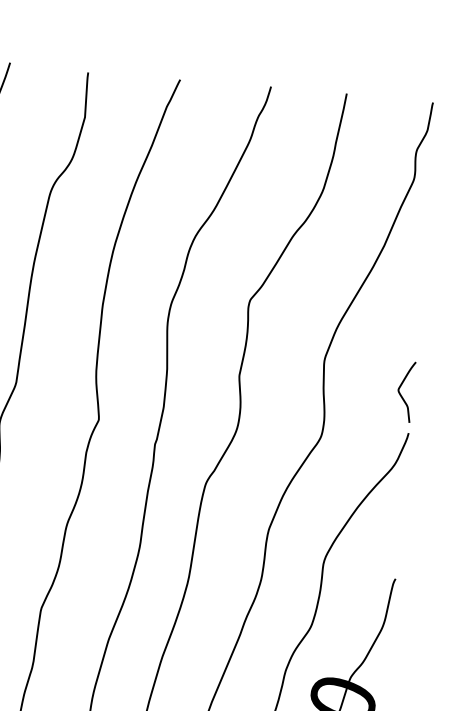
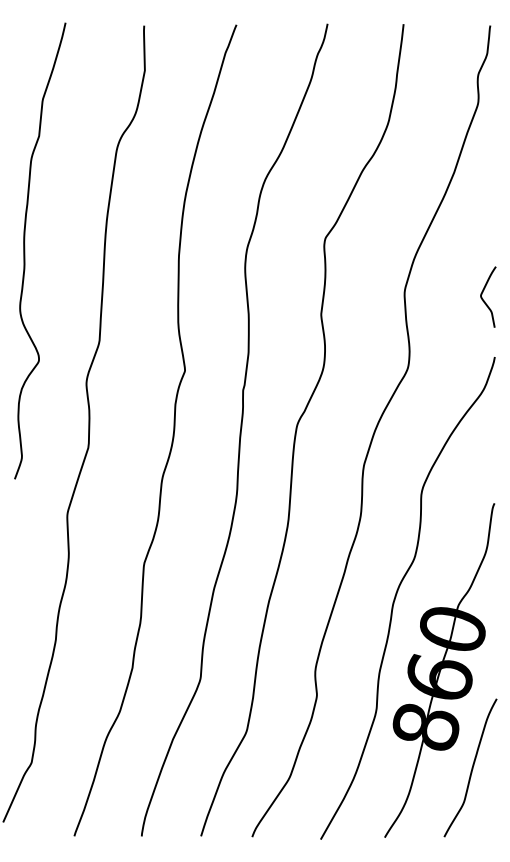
curve: (401, 394) -> (484, 300), moved

